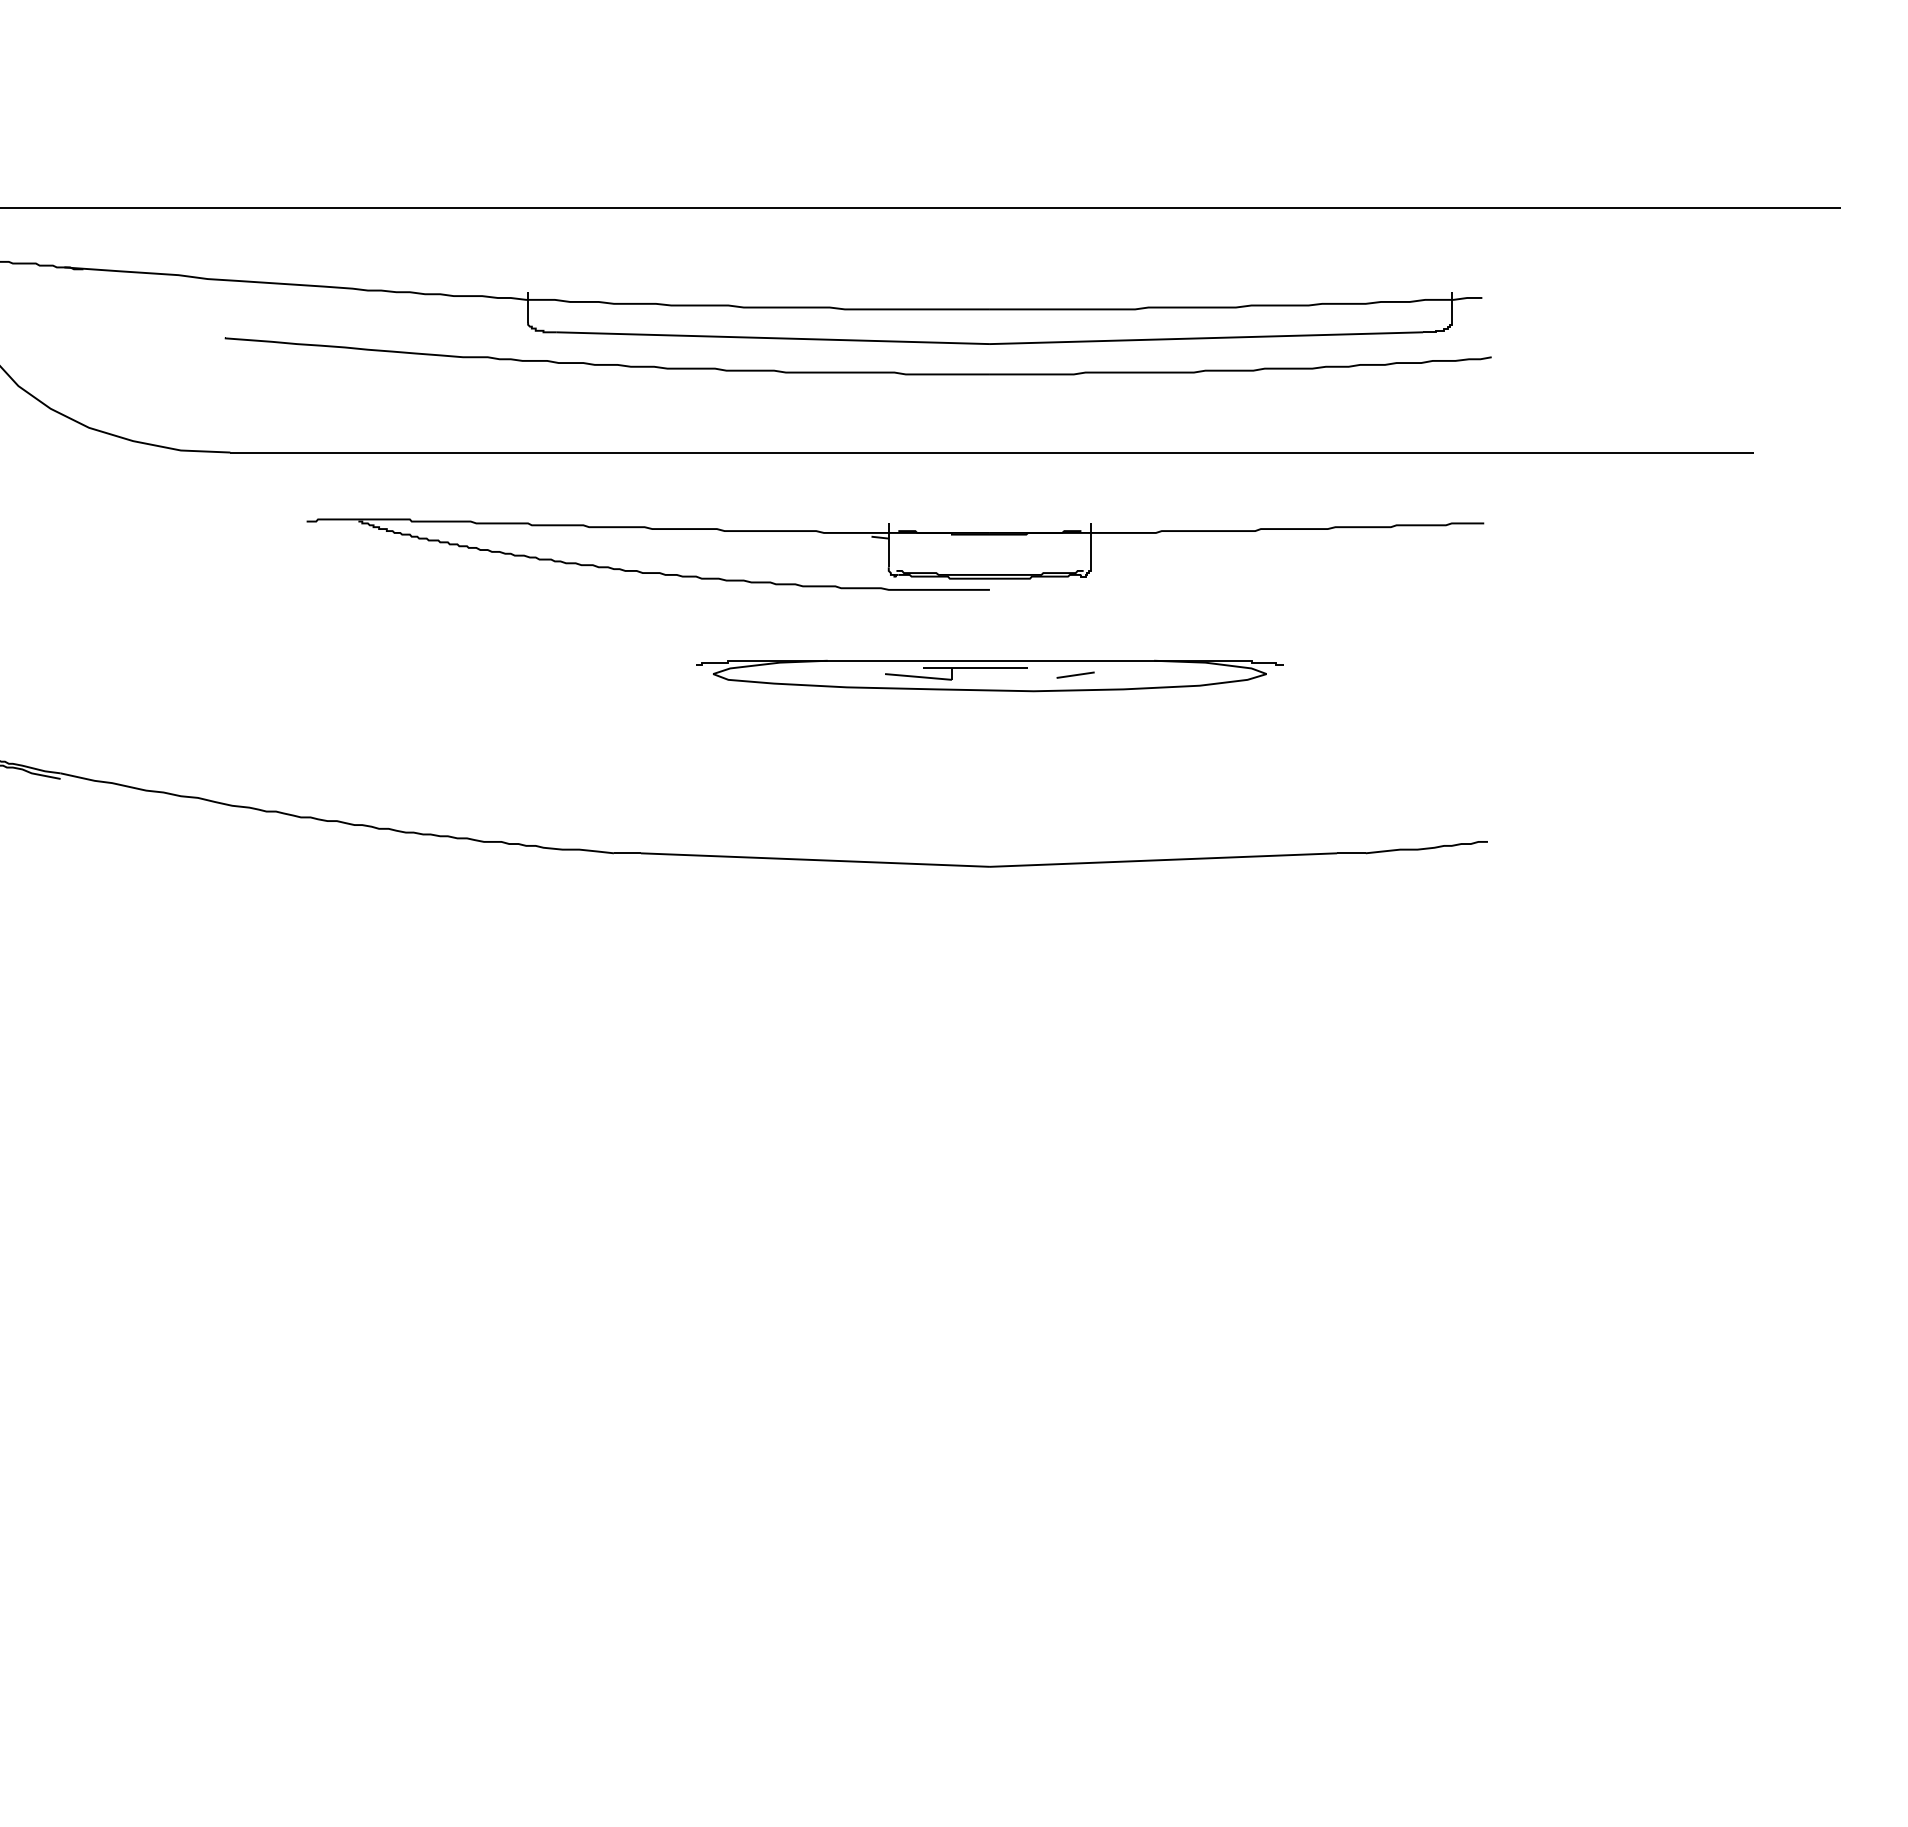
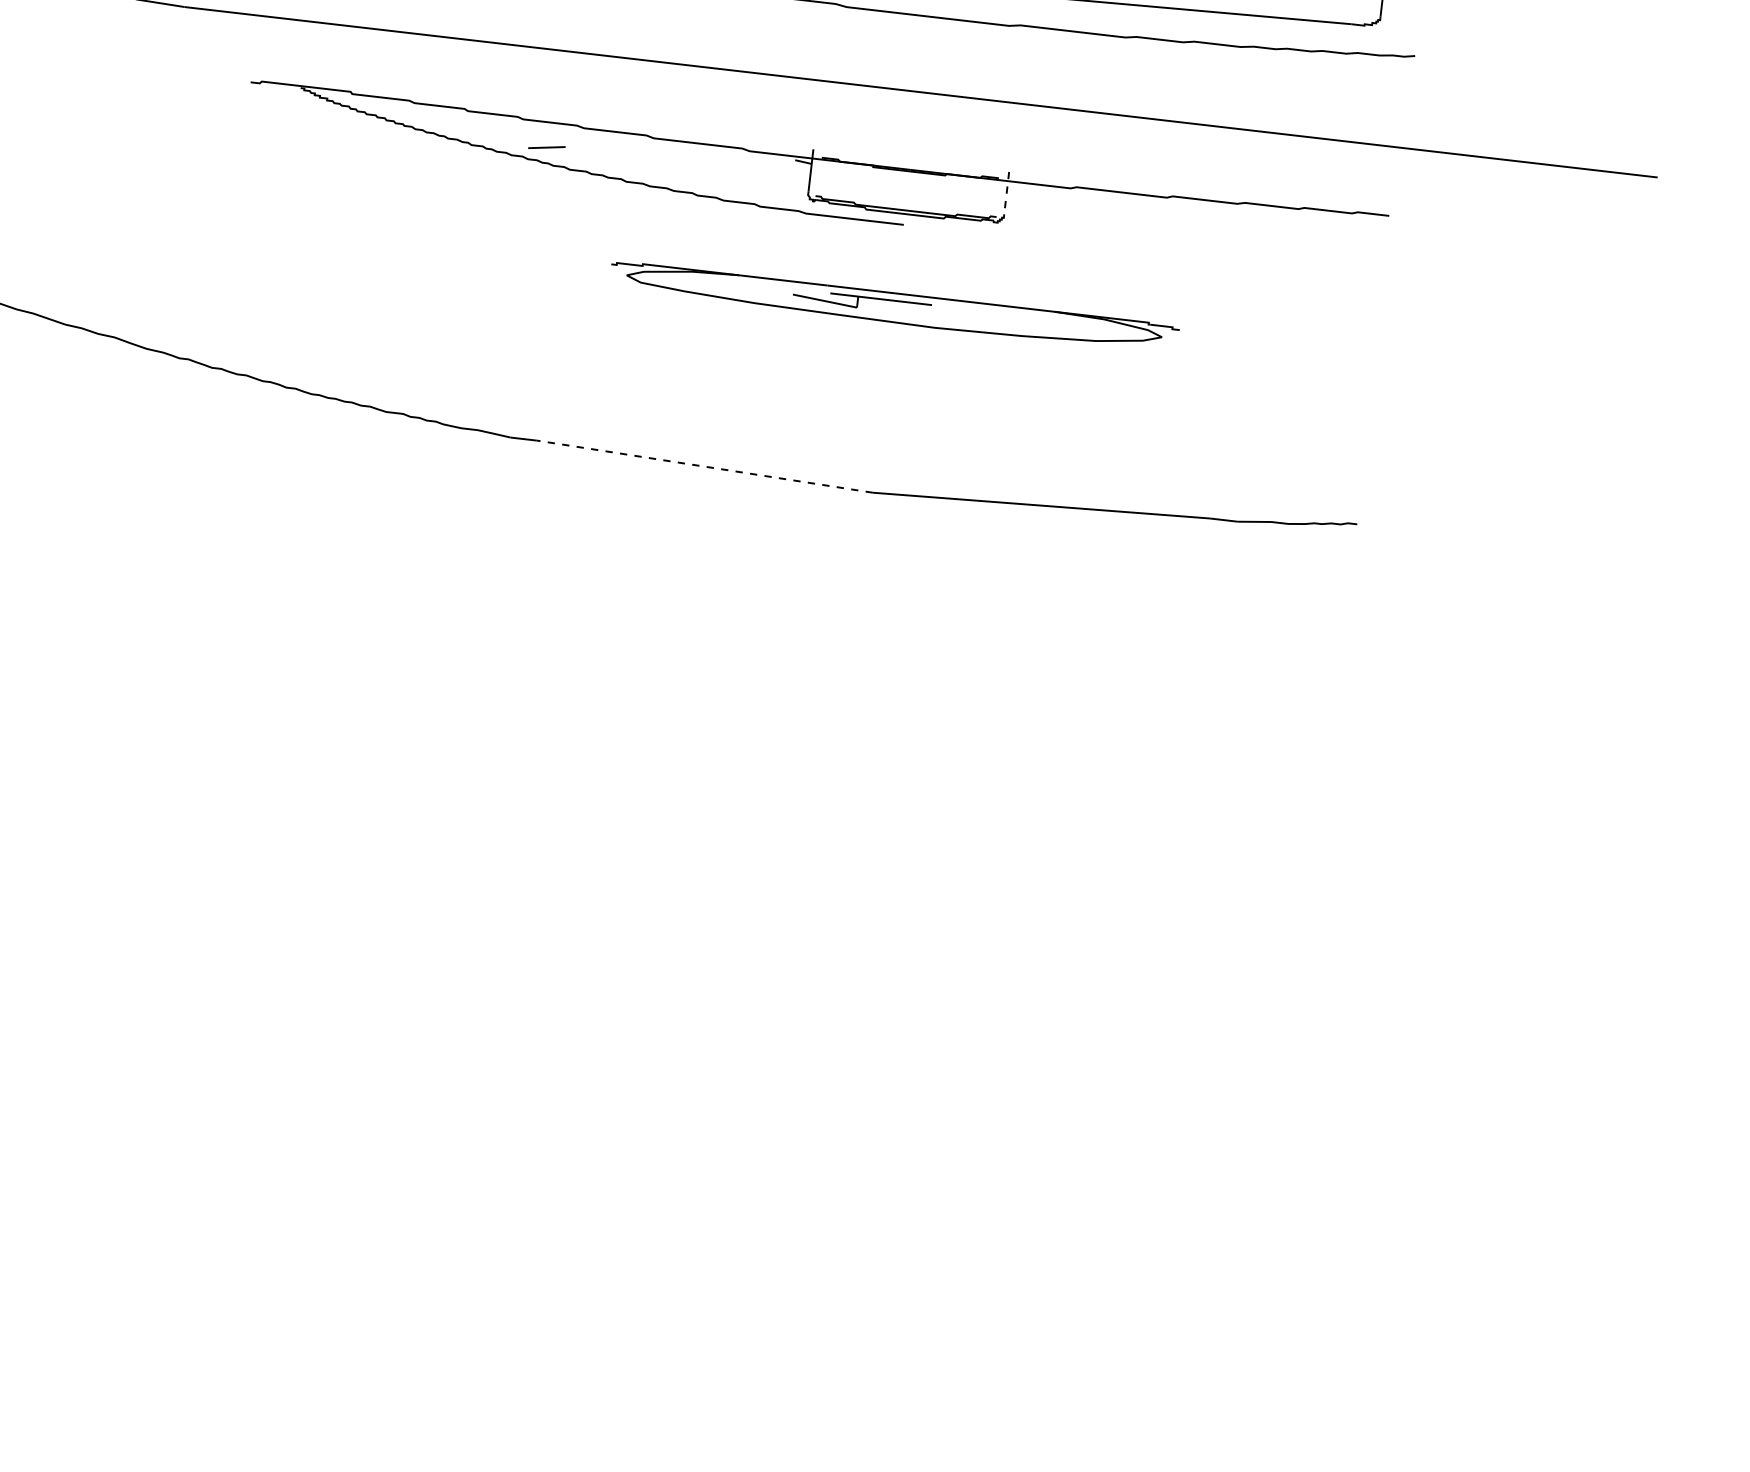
line: (1091, 545) -> (1007, 193), solid -> dashed
line: (1075, 674) -> (546, 146), moved
line: (815, 860) -> (704, 467), solid -> dashed

